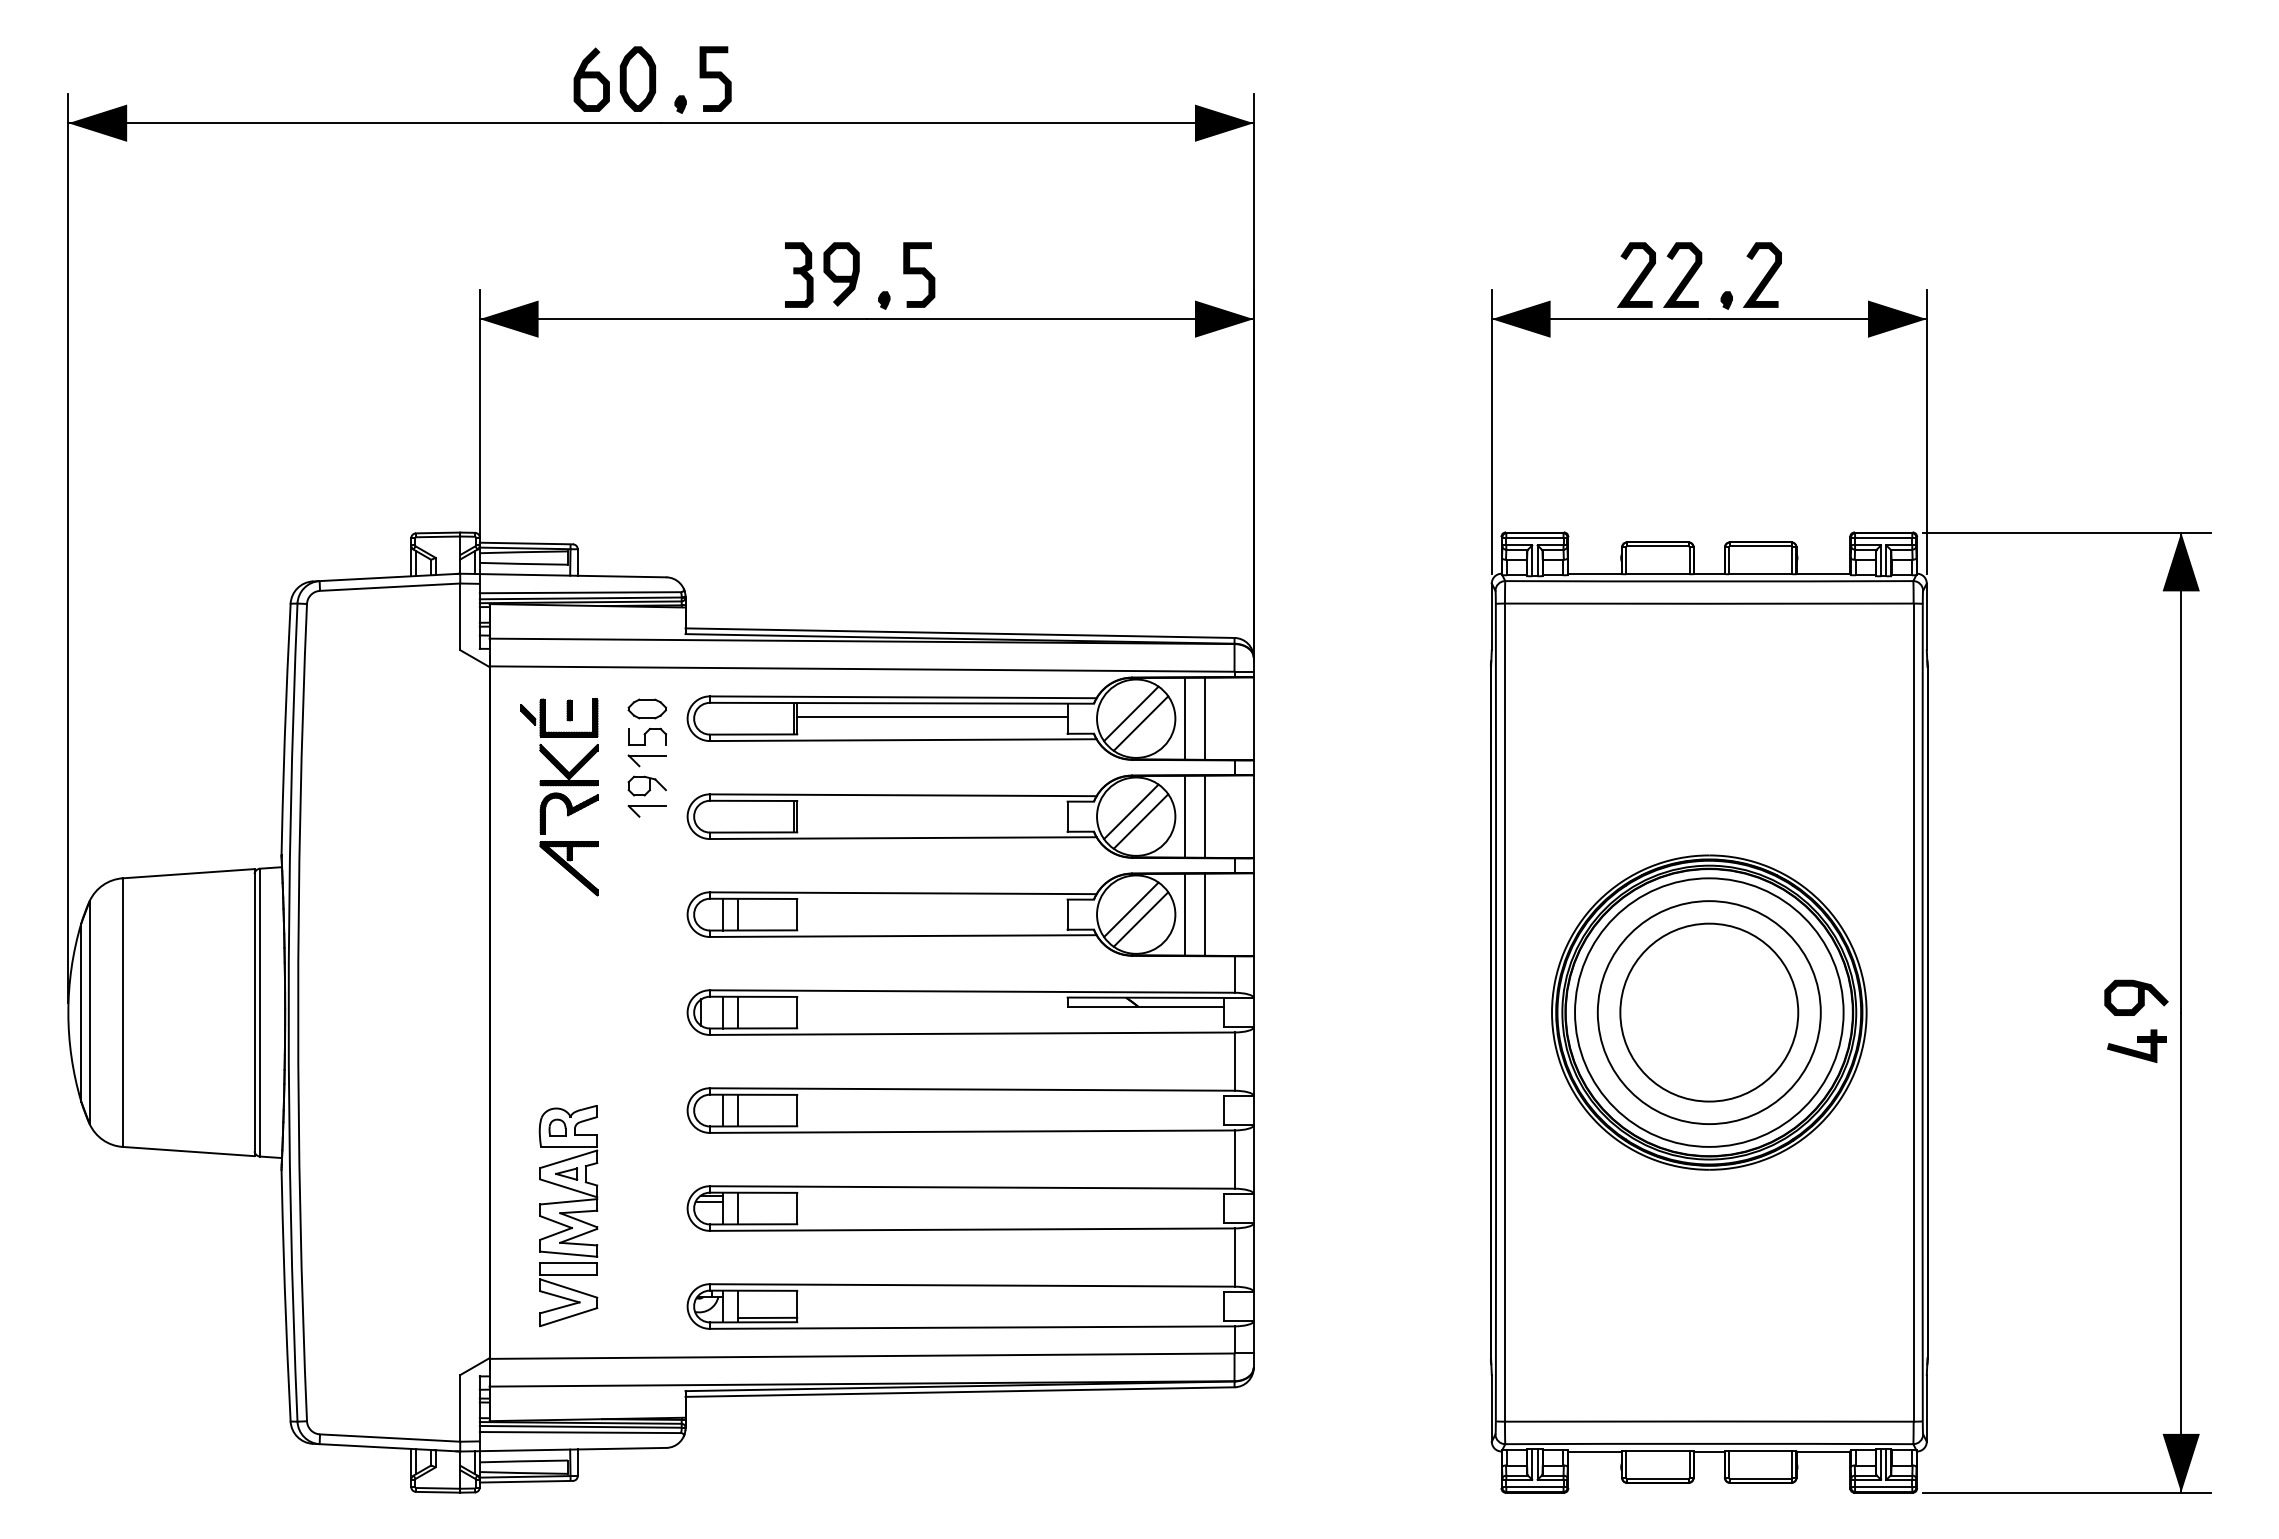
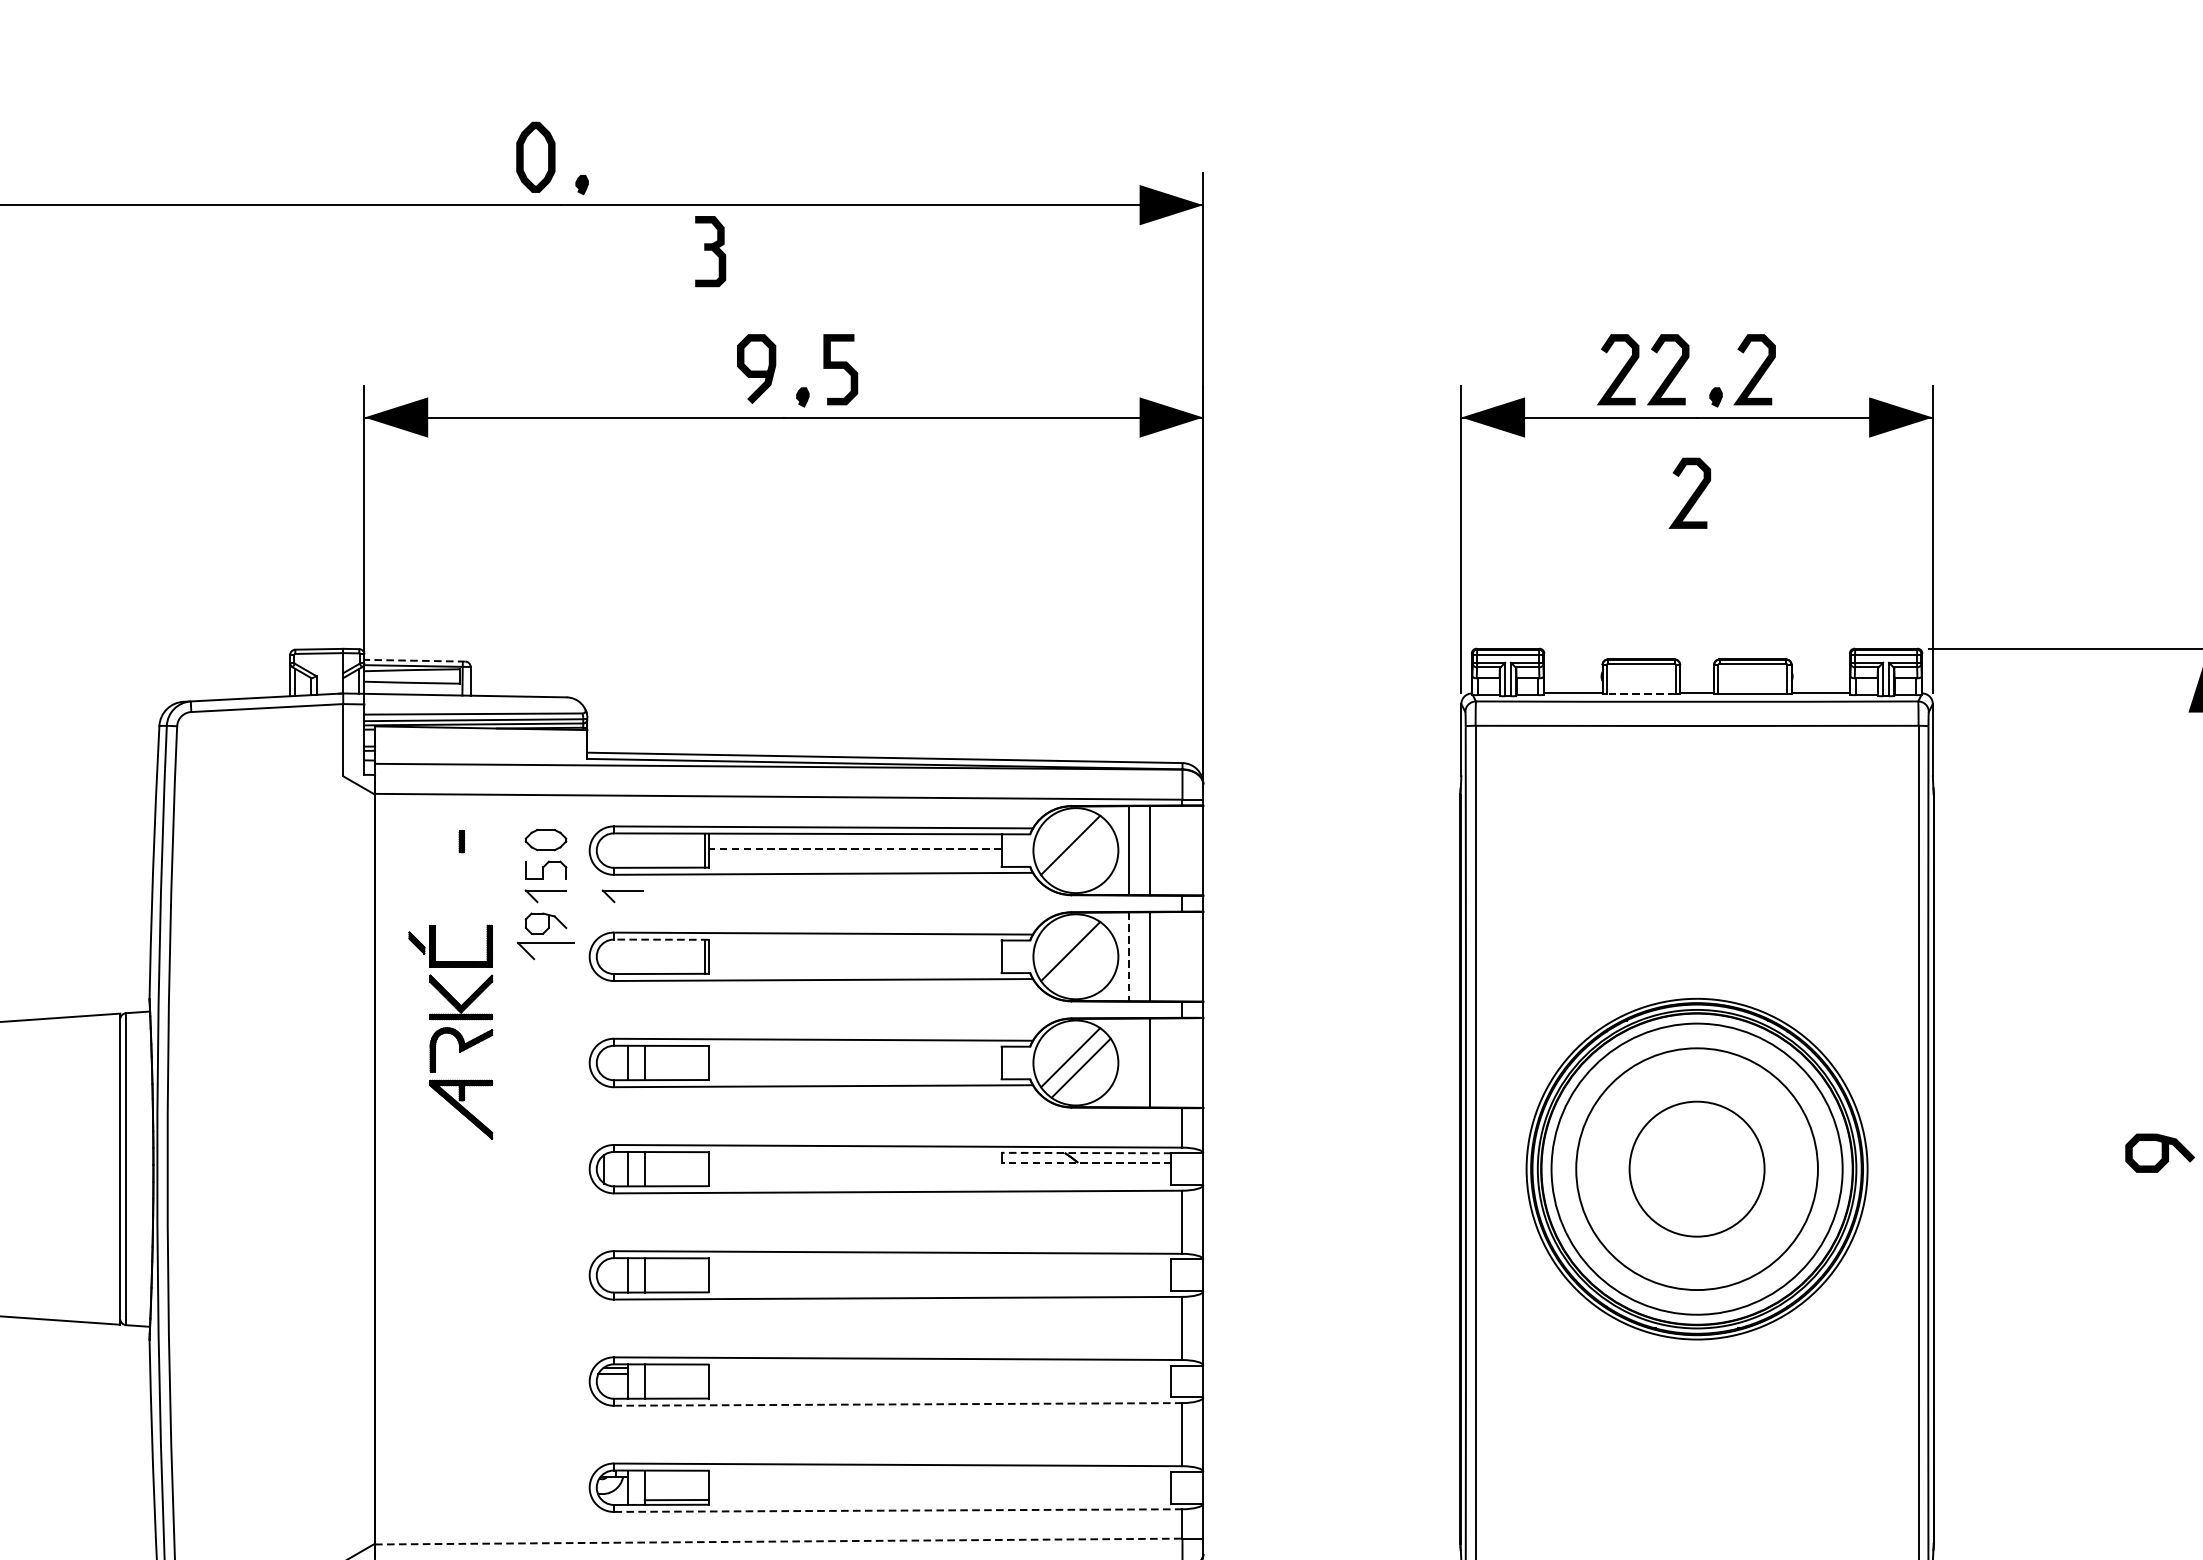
curve: (591, 78) -> (485, 156), removed
curve: (715, 78) -> (619, 156), removed
part: (799, 274) -> (710, 250), moved
curve: (1704, 390) -> (1691, 494), added
line: (526, 543) -> (415, 660), solid -> dashed
line: (1657, 574) -> (1640, 694), solid -> dashed
line: (931, 716) -> (854, 848), solid -> dashed
line: (1140, 723) -> (1080, 855), removed
part: (717, 760) -> (622, 895), added
part: (559, 797) -> (450, 1032), moved
line: (753, 800) -> (661, 939), solid -> dashed
part: (646, 811) -> (545, 951), size x1.4
line: (1185, 817) -> (1129, 957), solid -> dashed
line: (1140, 821) -> (1080, 962), removed
line: (1185, 914) -> (1129, 1062), removed
line: (1145, 997) -> (1085, 1152), solid -> dashed
line: (1145, 1006) -> (1085, 1162), solid -> dashed
circle: (1709, 1012) -> (1697, 1169), size x0.7
part: (2136, 1045) -> (2160, 1204), removed
part: (568, 1215) -> (460, 1389), removed
line: (971, 1229) -> (897, 1404), solid -> dashed
line: (971, 1327) -> (897, 1510), solid -> dashed
line: (862, 1356) -> (779, 1541), solid -> dashed

